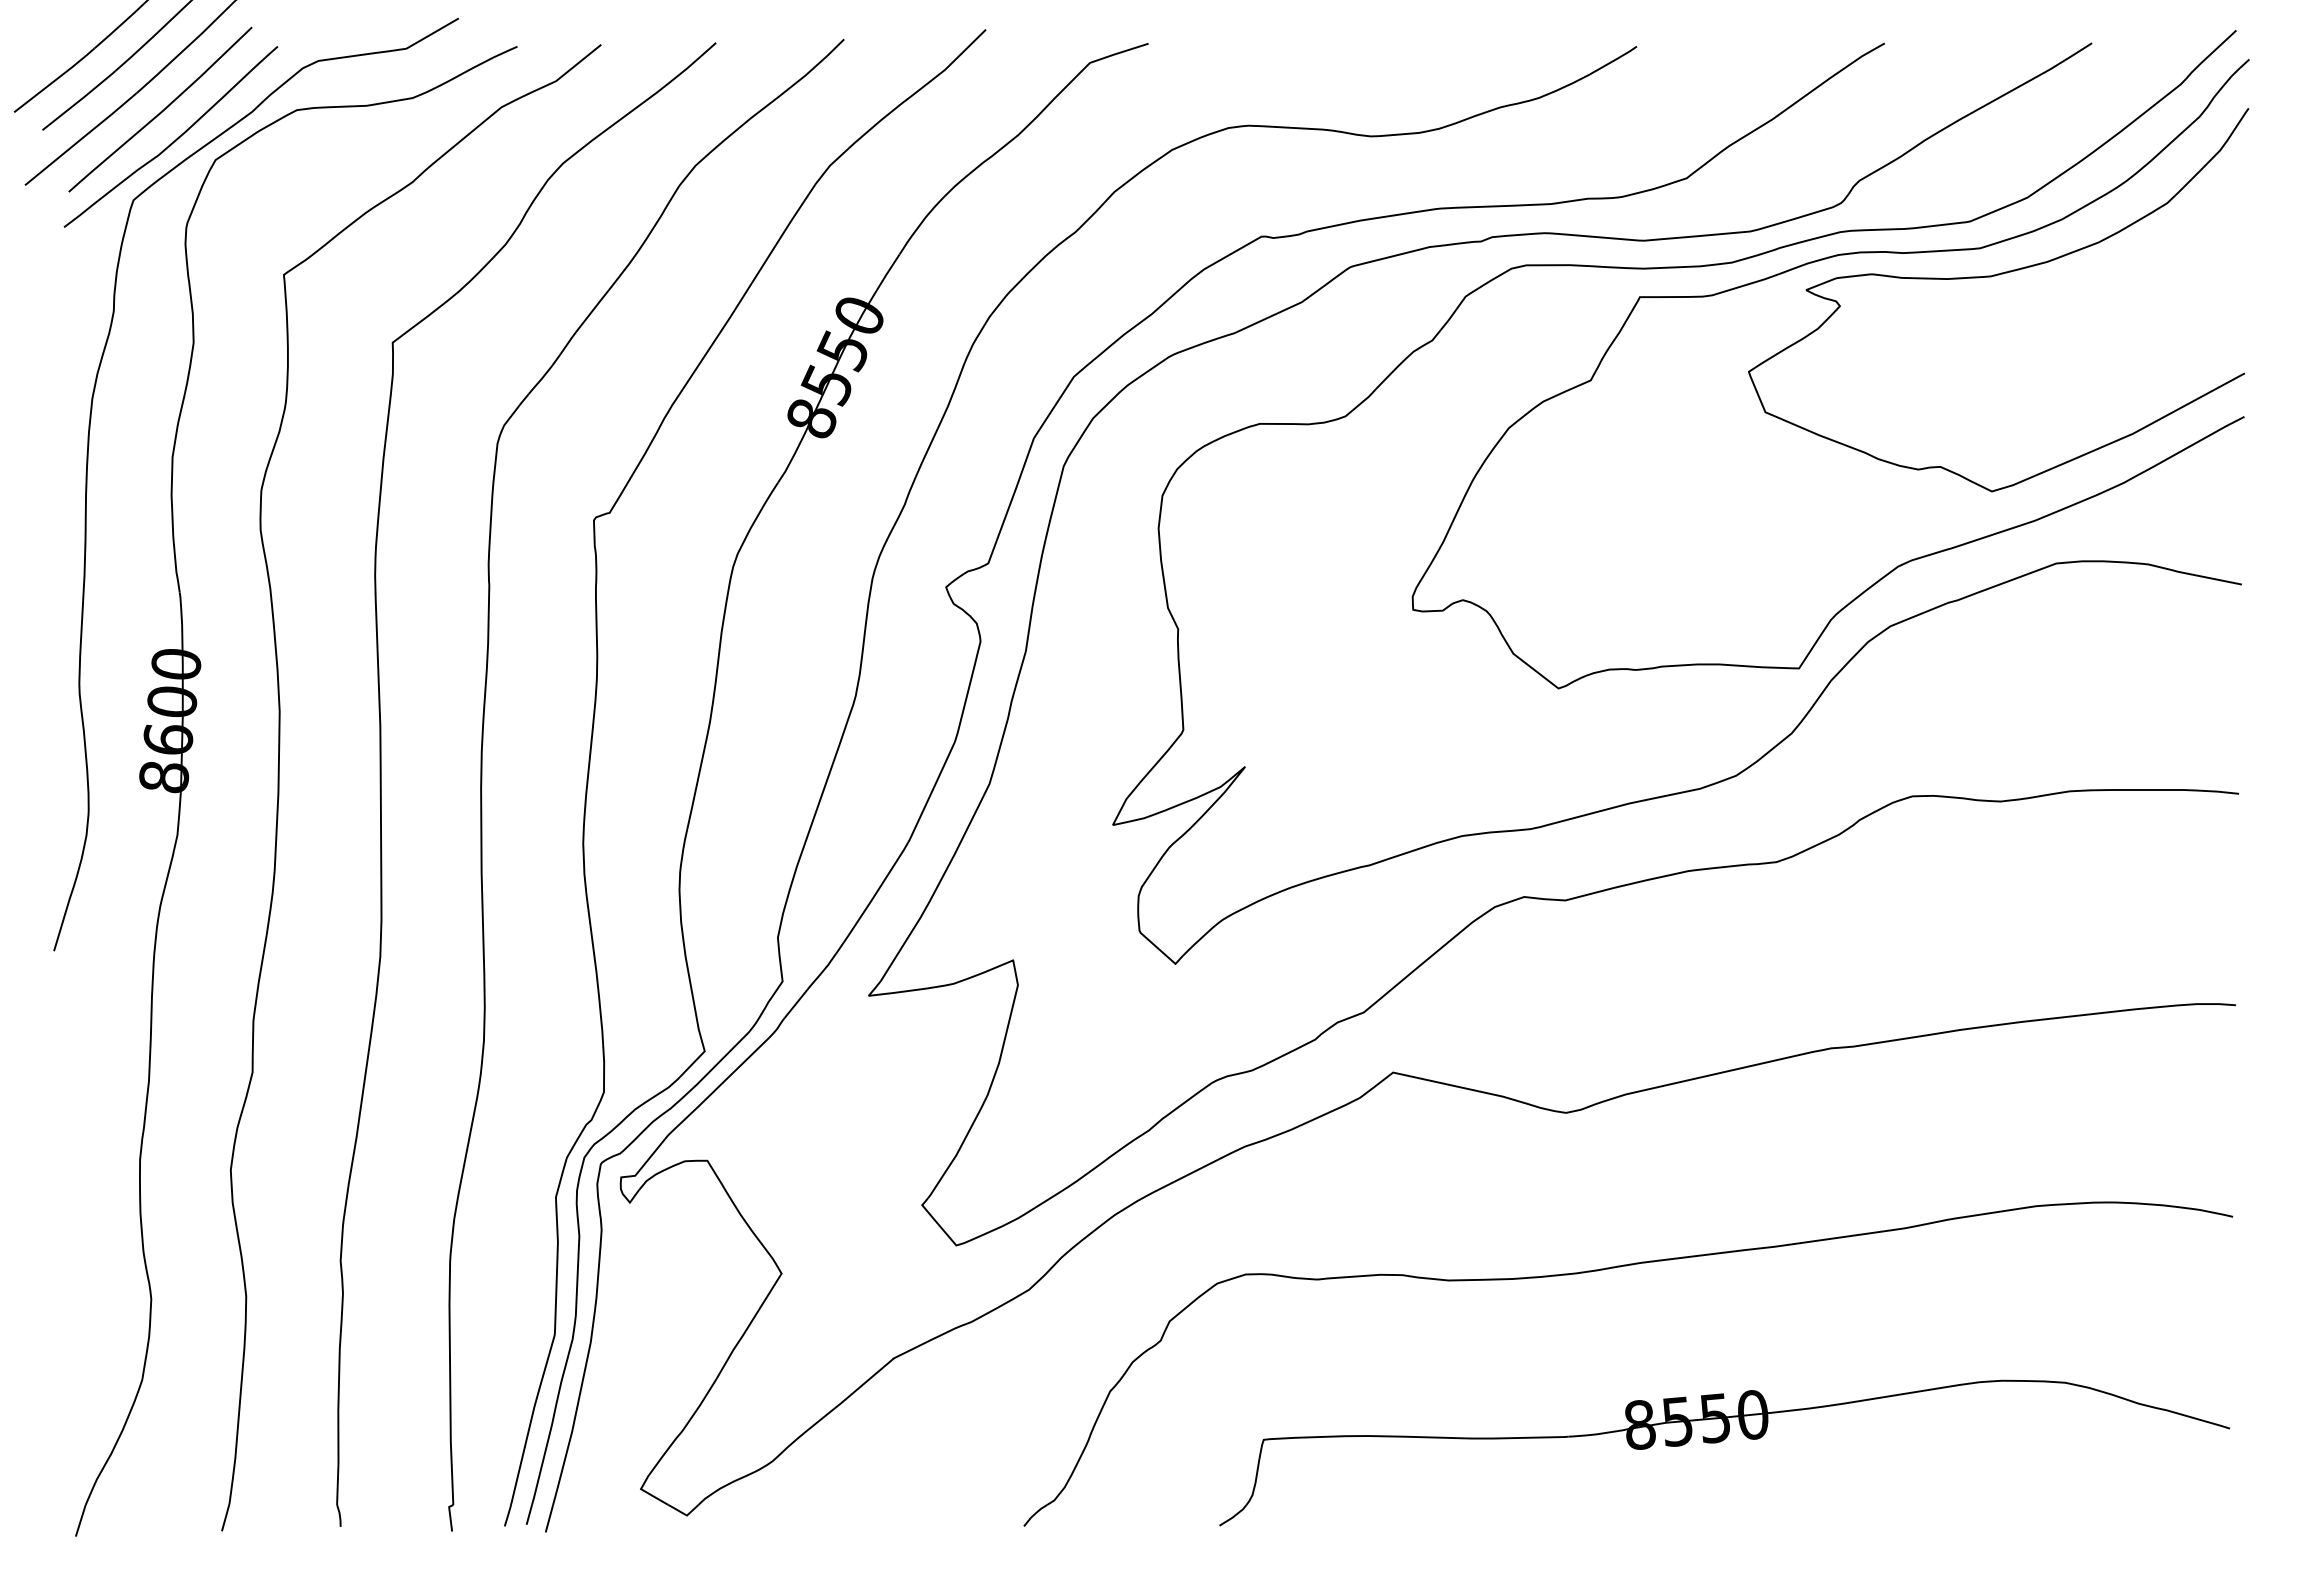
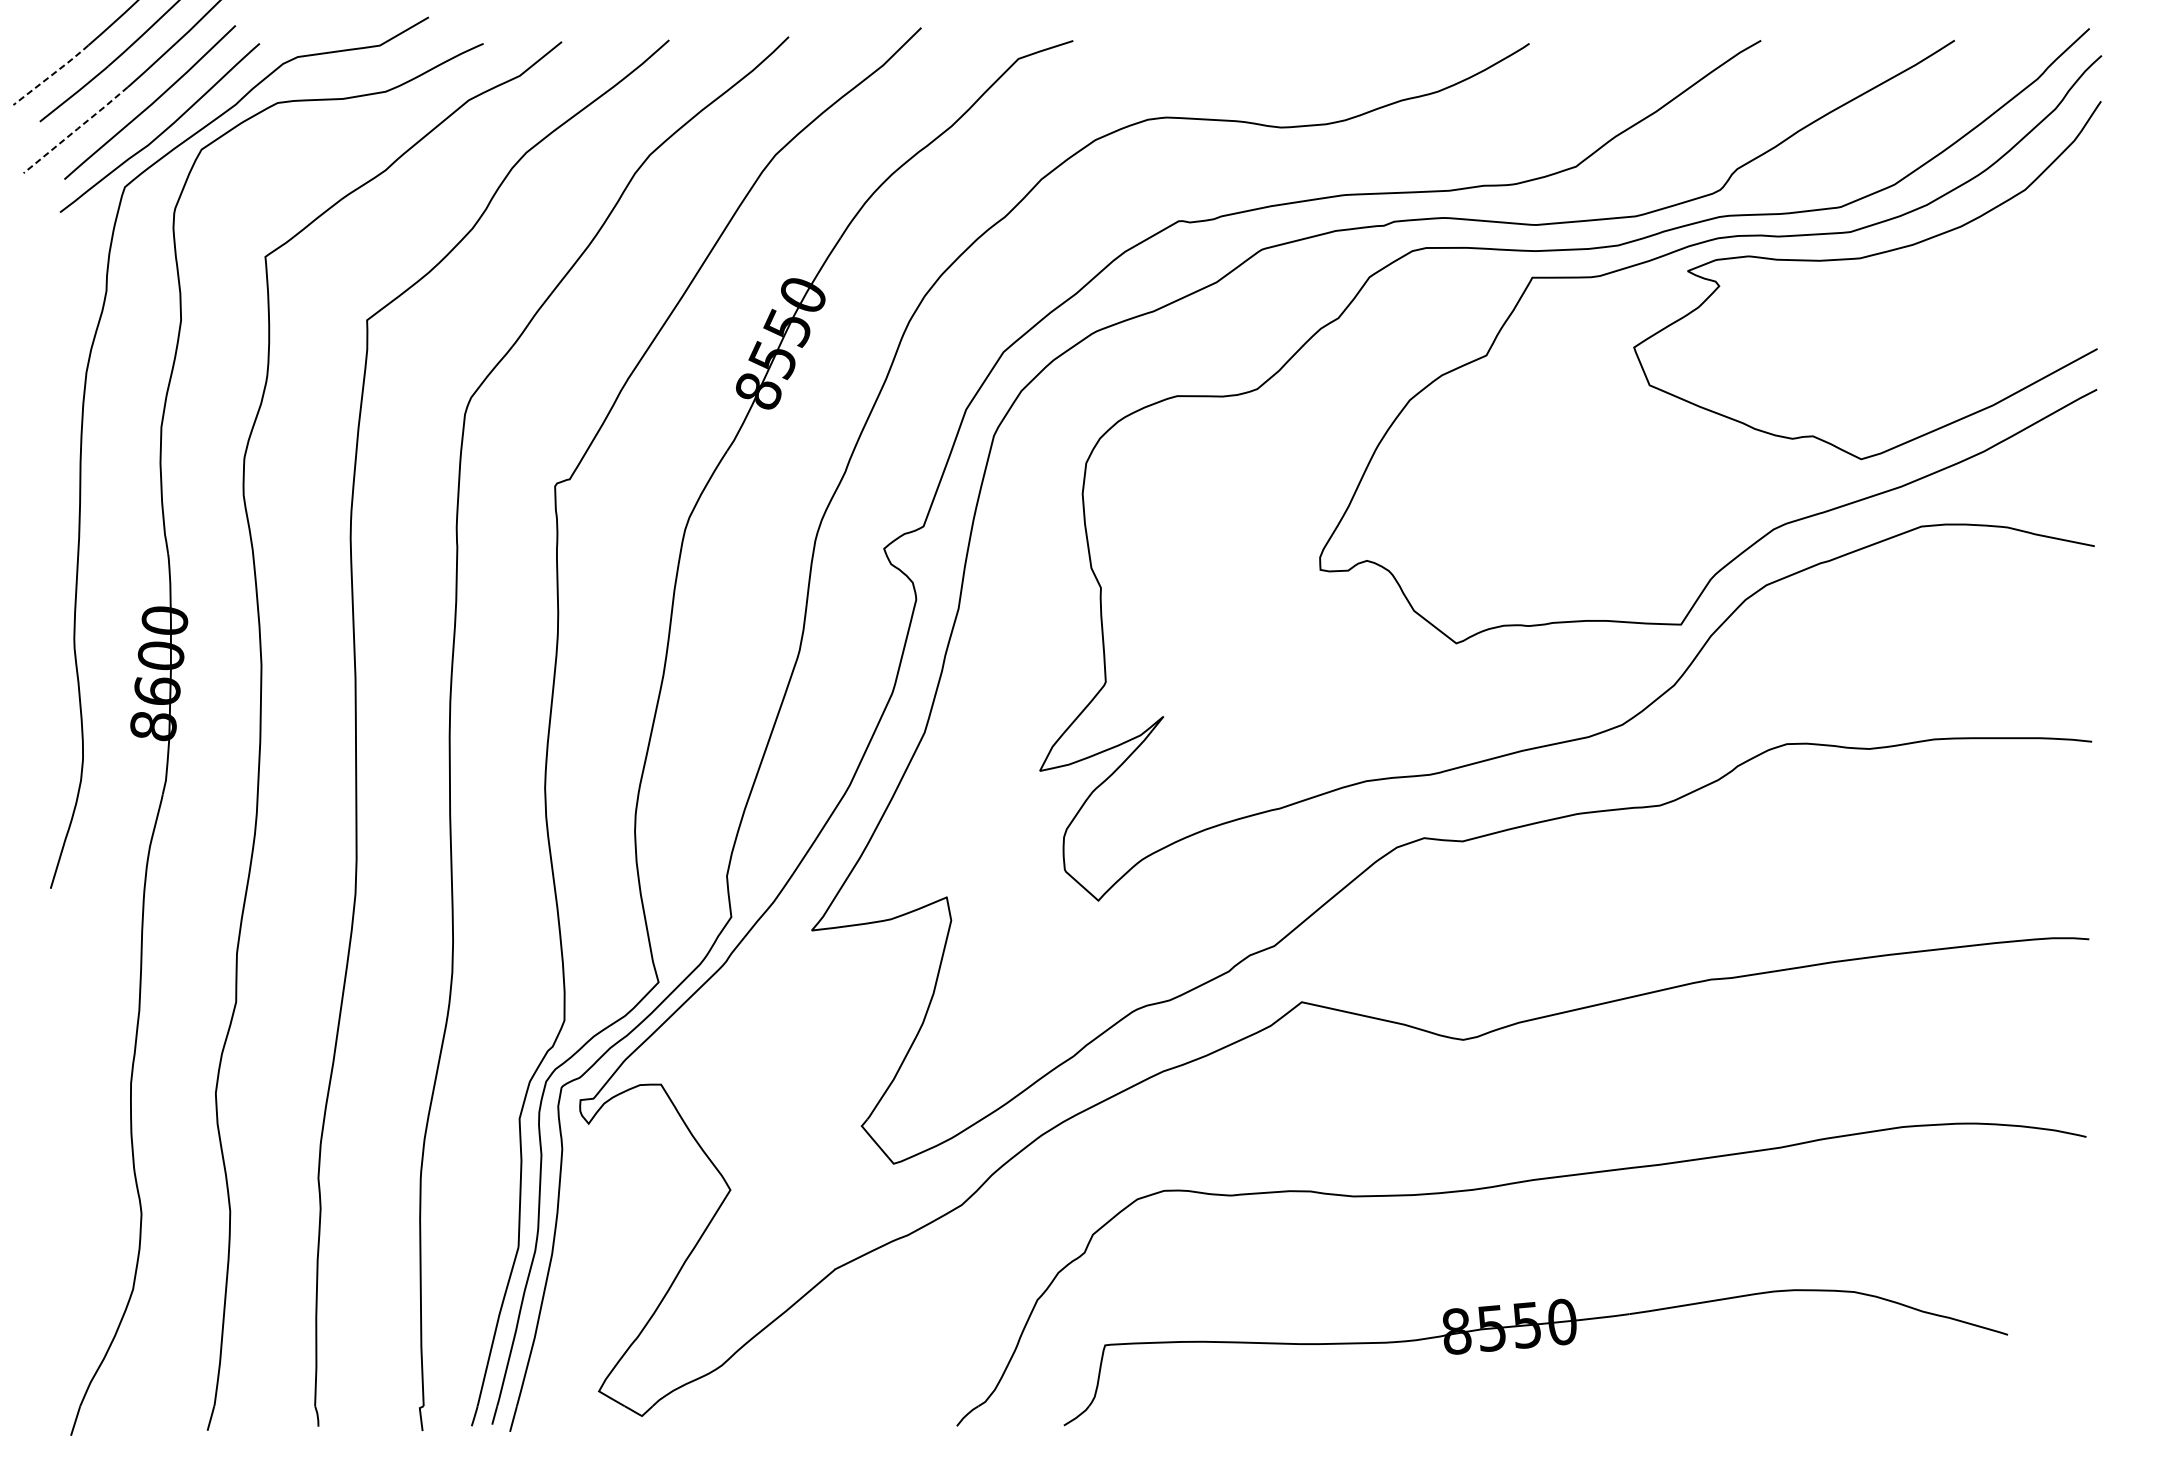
line: (55, 80) -> (52, 75), solid -> dashed
line: (82, 138) -> (77, 129), solid -> dashed
part: (1720, 1442) -> (1531, 1347), moved

